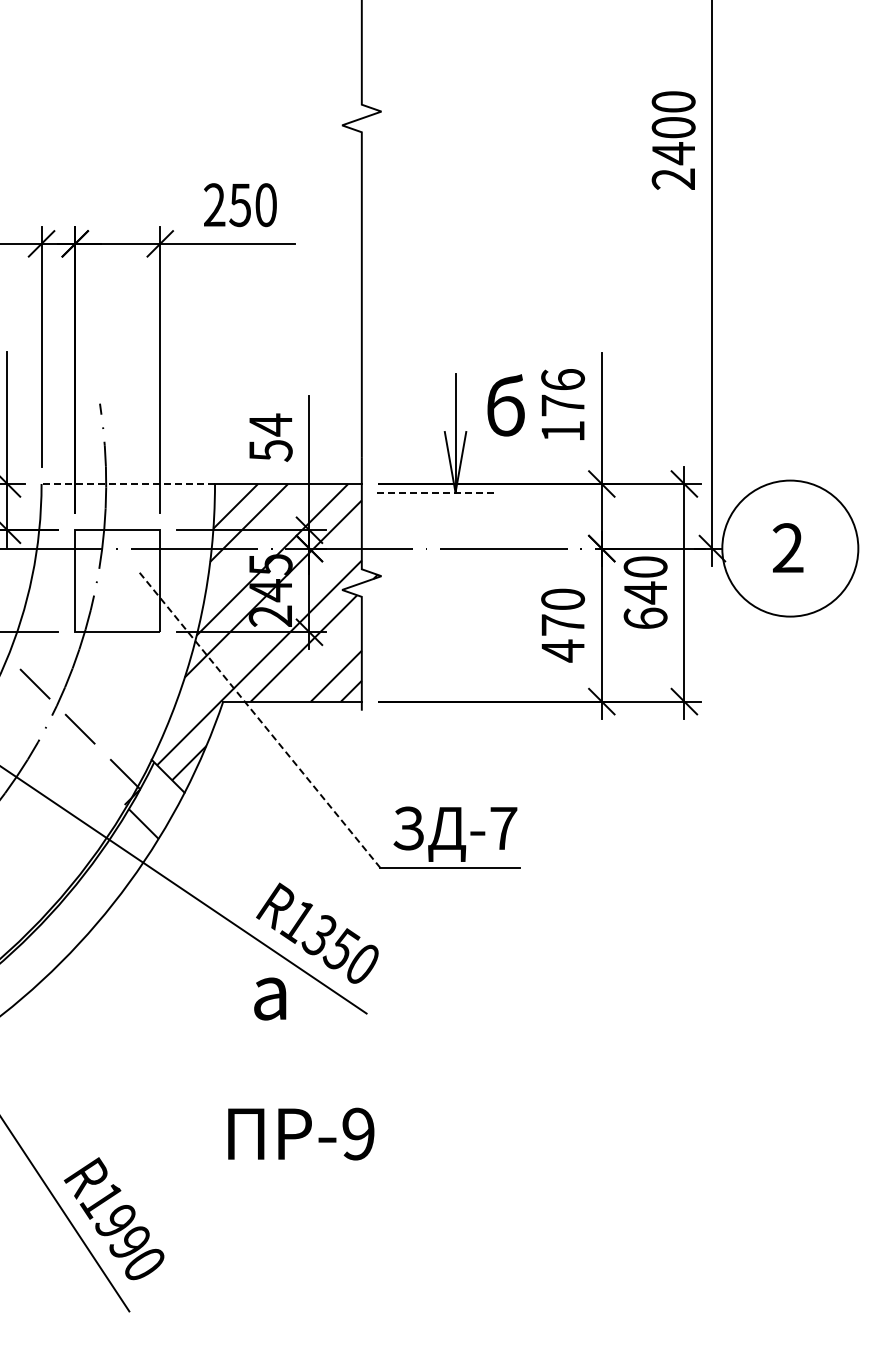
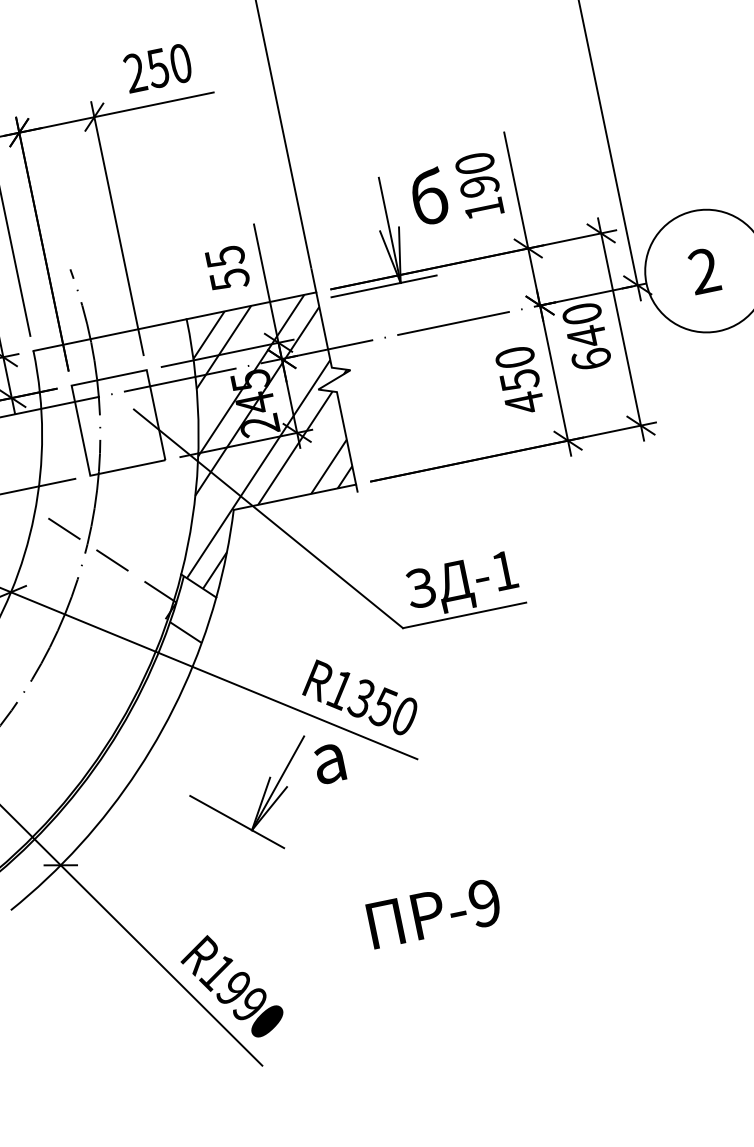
text: (563, 392) -> (477, 174), 176 -> 190
text: (270, 424) -> (224, 256), 54 -> 55
line: (128, 484) -> (110, 335), dashed -> solid
line: (436, 492) -> (383, 286), dashed -> solid
text: (563, 625) -> (520, 380), 470 -> 450
line: (258, 718) -> (267, 518), dashed -> solid
text: (503, 828) -> (504, 570), -7 -> -1
part: (186, 1025) -> (260, 802), added
text: (301, 1133) -> (434, 913), moved

